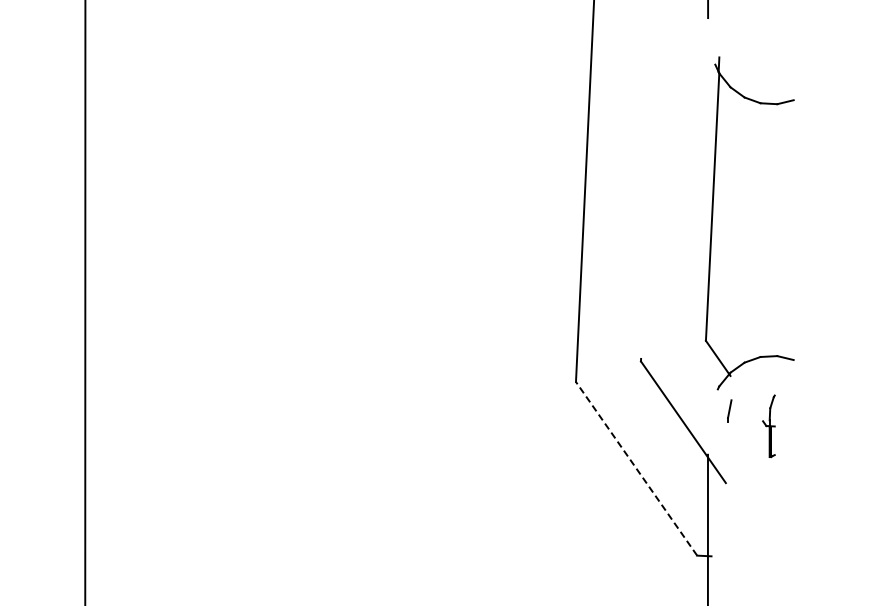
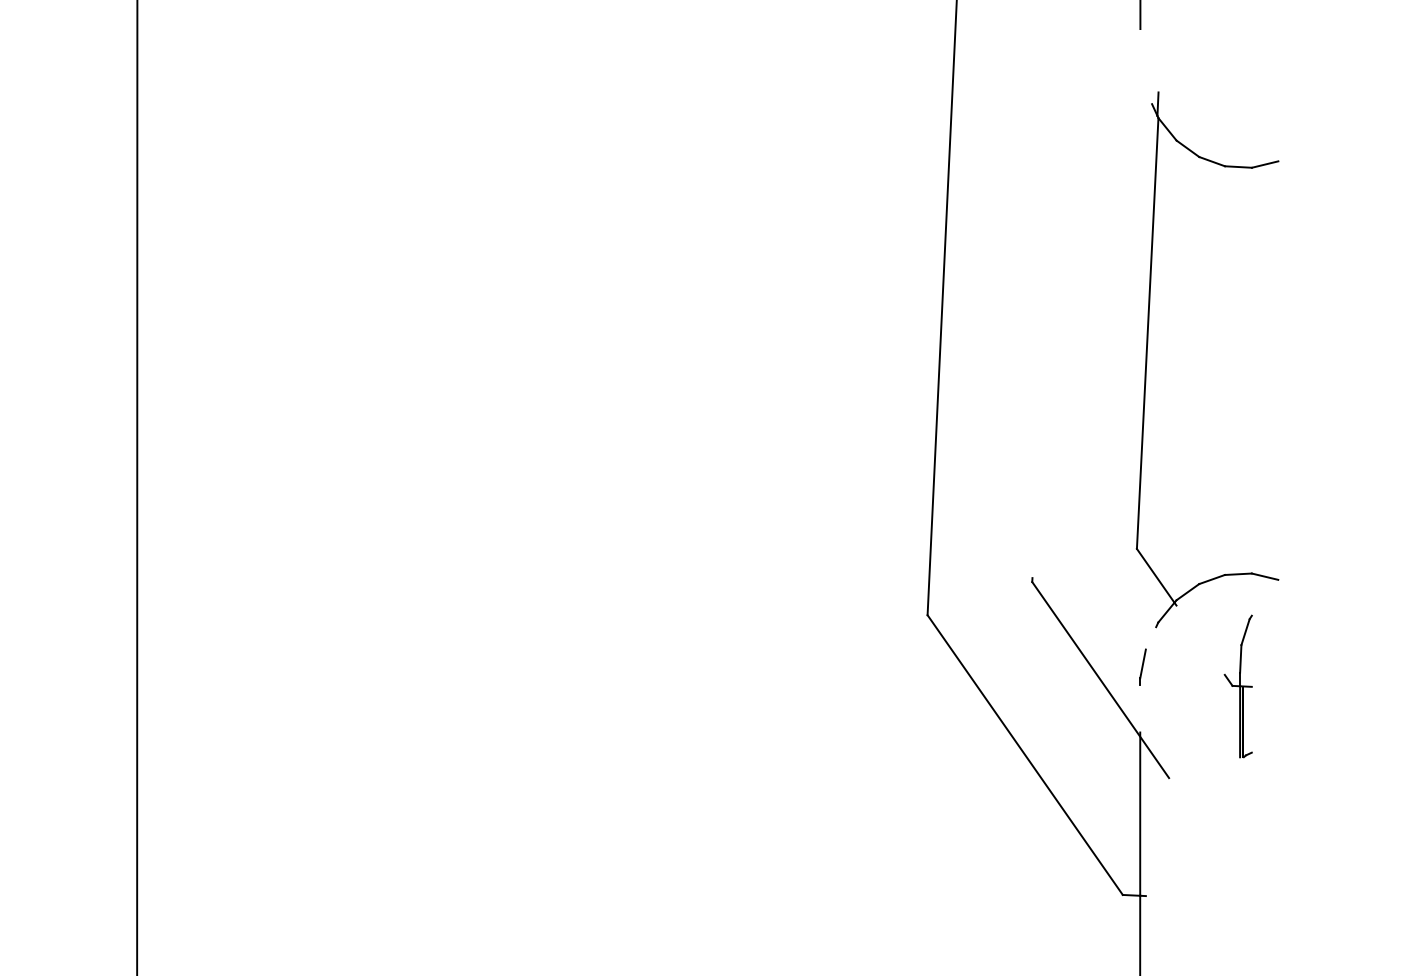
line: (729, 410) -> (1142, 665), moved
part: (768, 426) -> (1237, 686), size x1.43
line: (636, 468) -> (1025, 754), dashed -> solid

